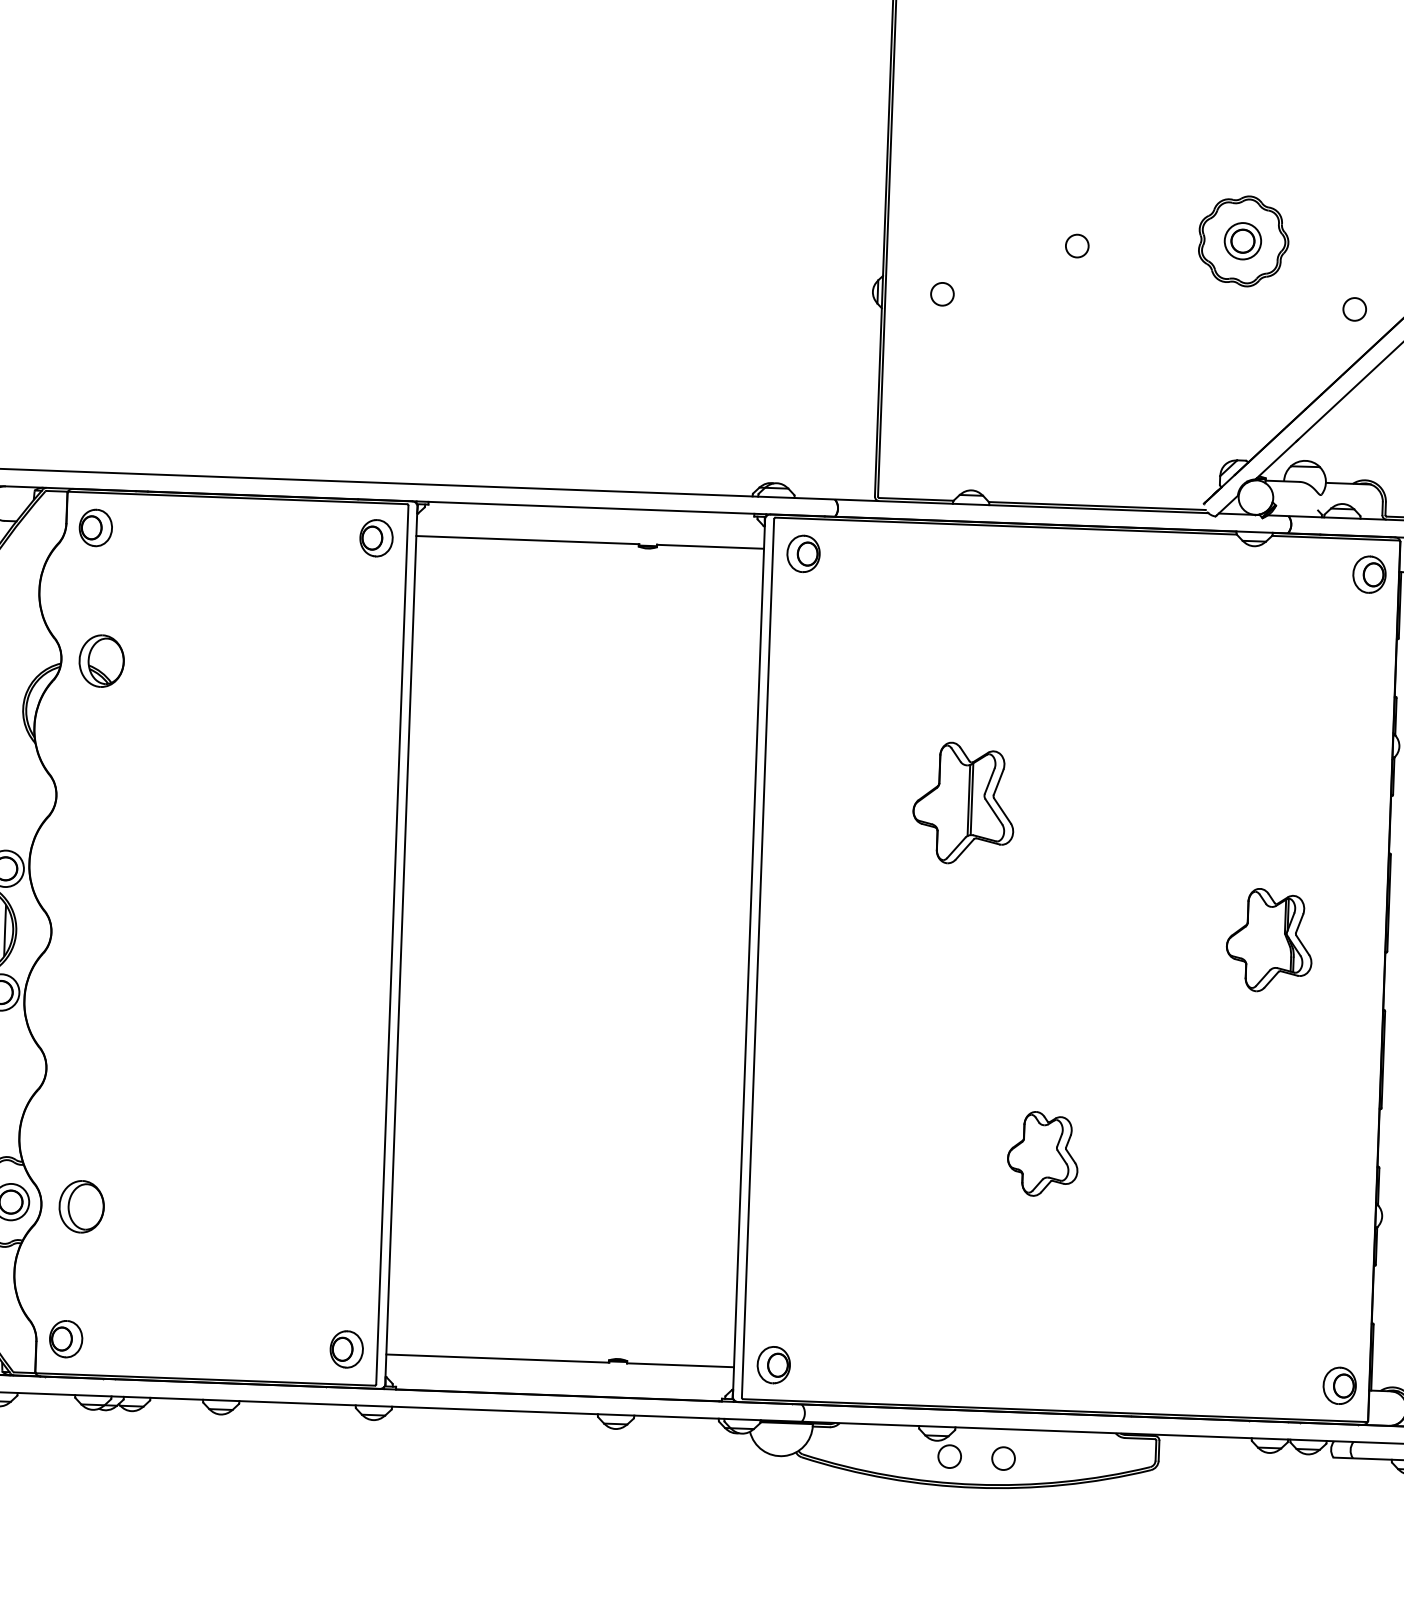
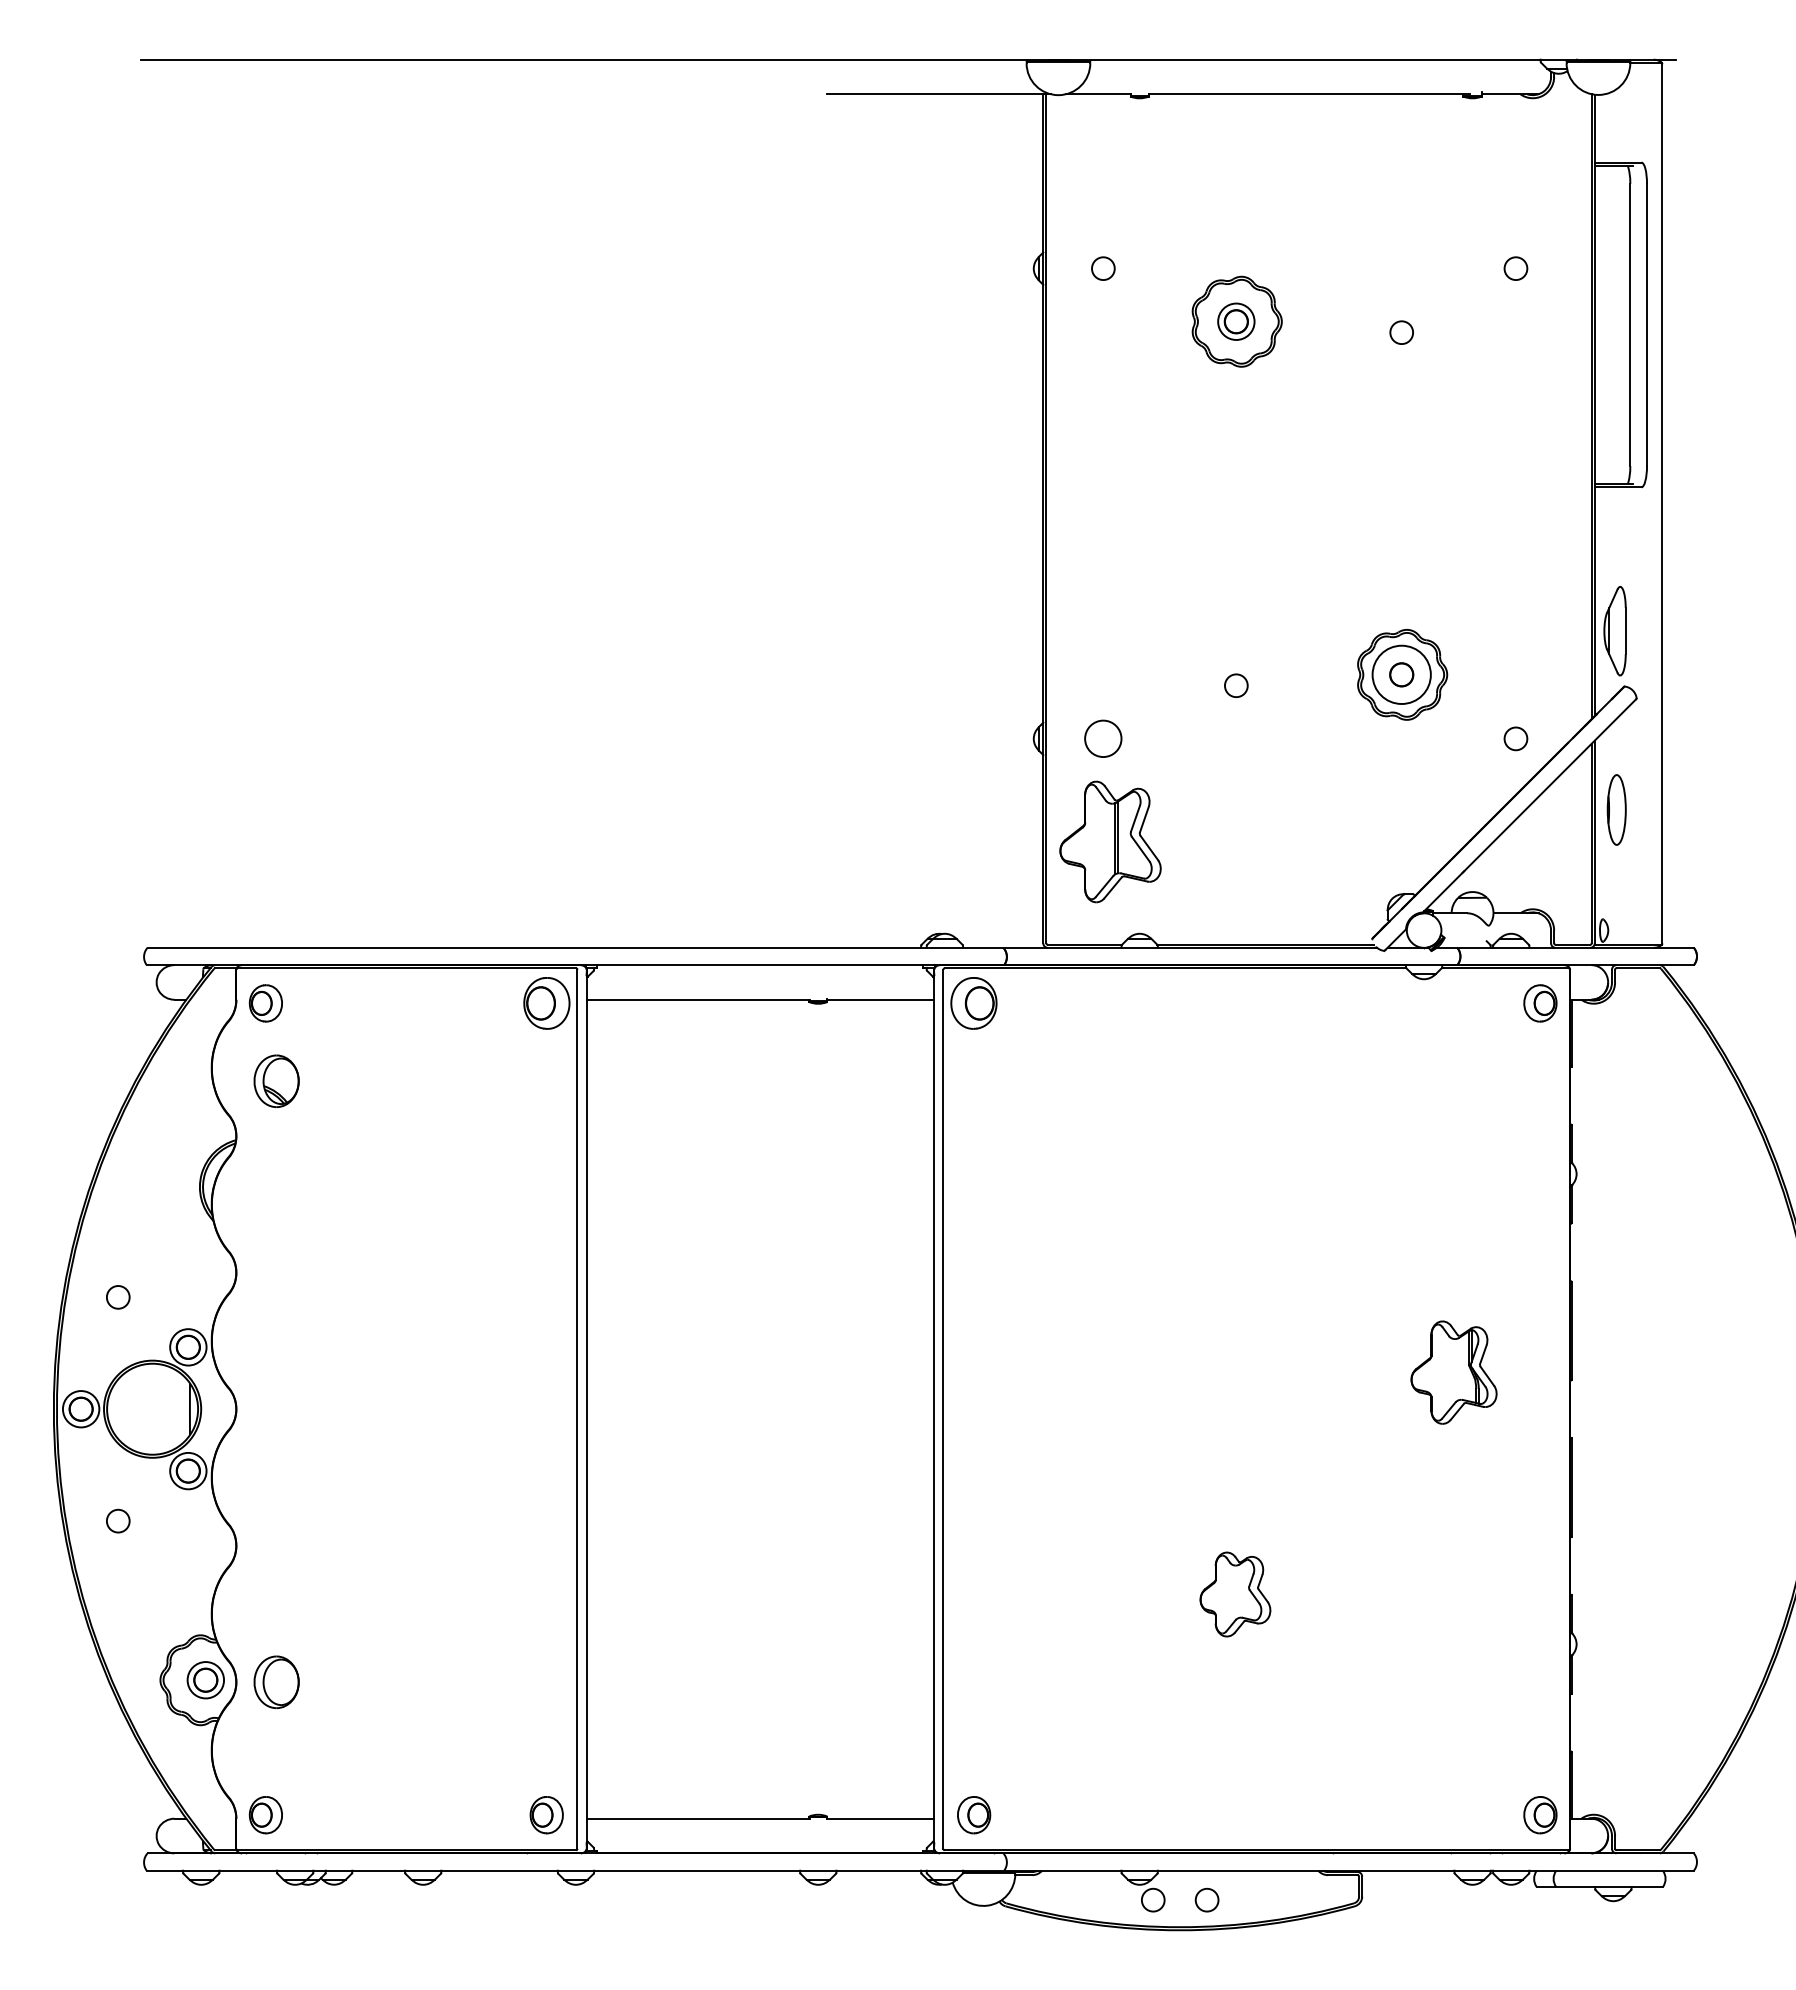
circle: (1242, 240) -> (1401, 674), size x1.6
circle: (942, 293) -> (1103, 738), size x1.6
part: (376, 538) -> (546, 1003), size x1.4
part: (803, 554) -> (974, 1003), size x1.4
part: (101, 660) -> (276, 1080), moved
part: (963, 803) -> (1110, 841), moved

